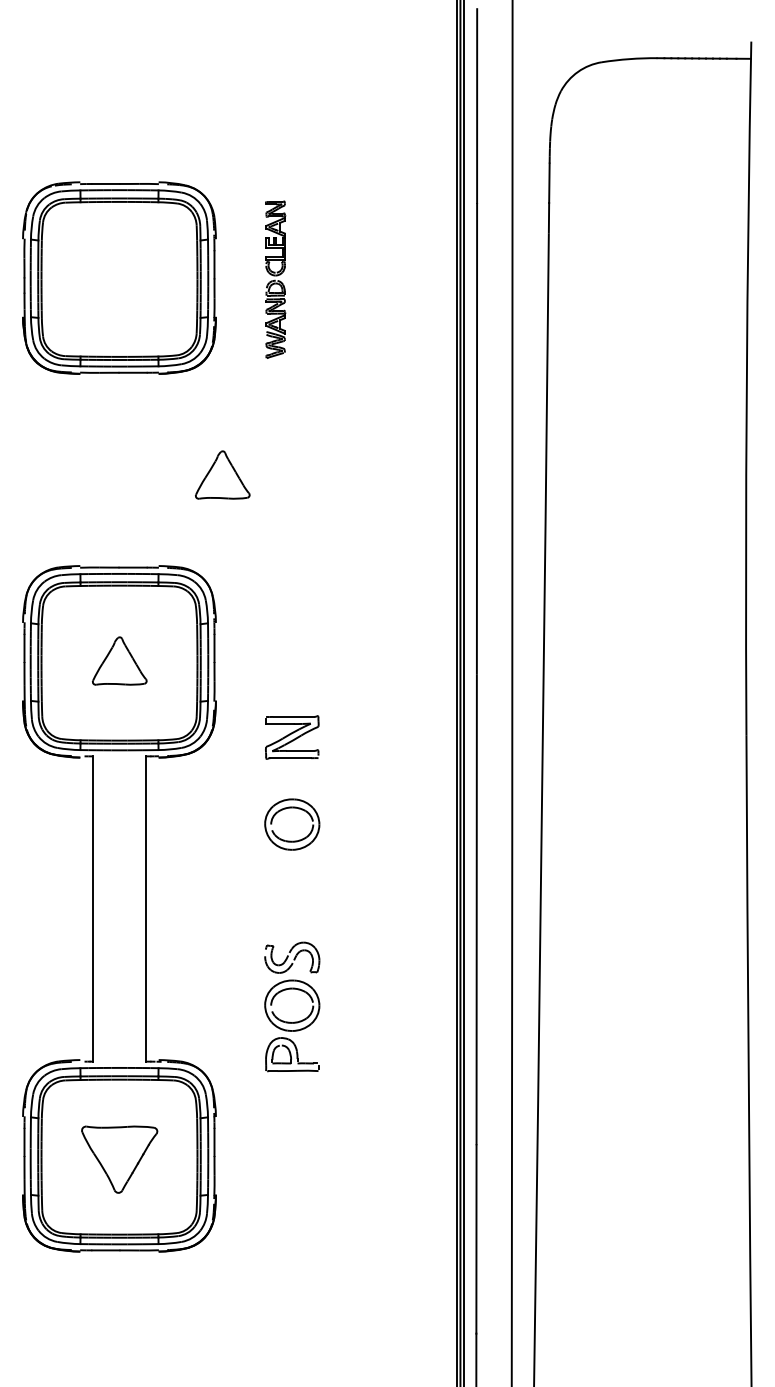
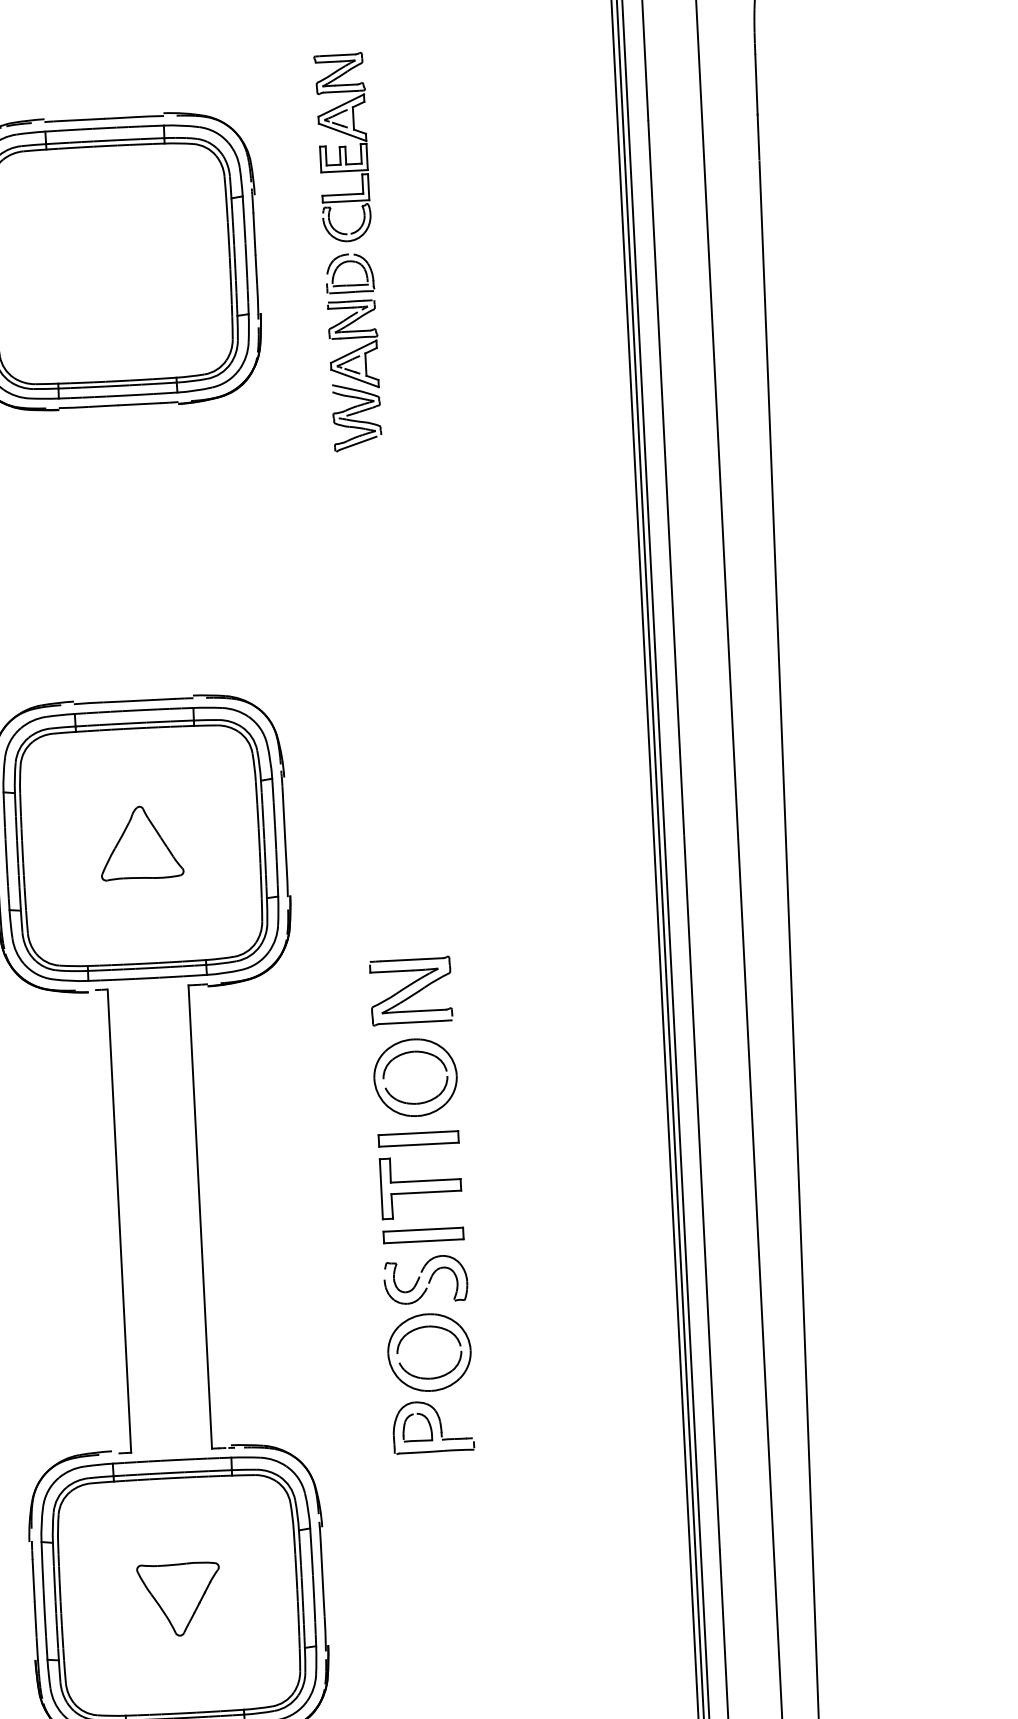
part: (275, 279) -> (348, 251), size x1.67
part: (222, 474) -> (282, 551), removed
part: (292, 737) -> (411, 991), moved
part: (292, 896) -> (421, 1186), added
part: (119, 1159) -> (179, 1599), size x0.71

